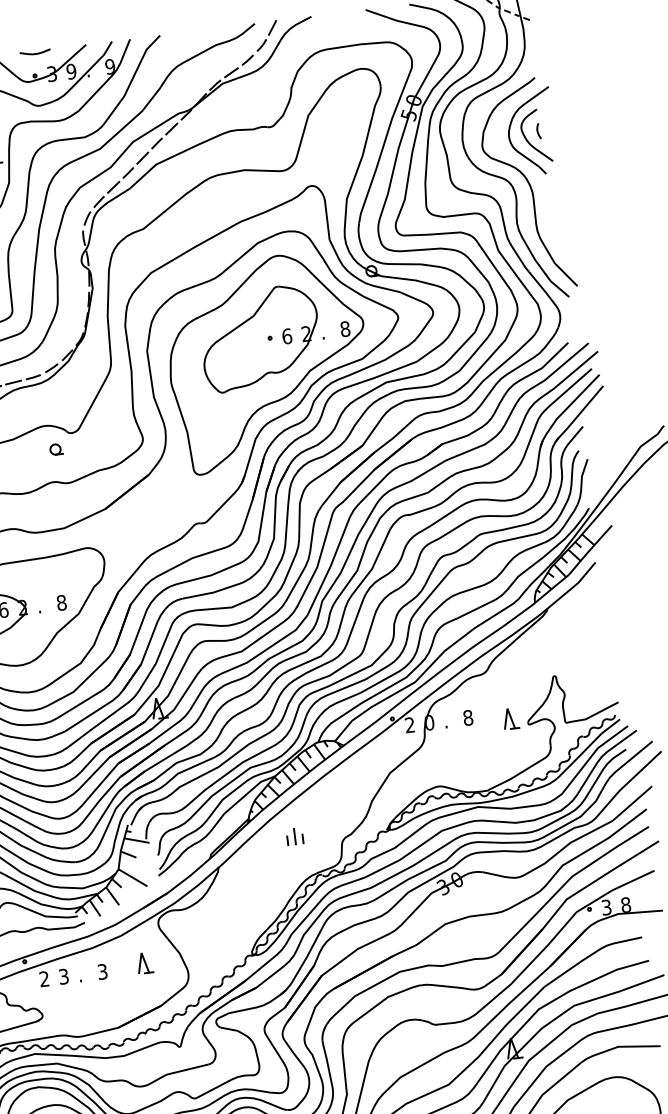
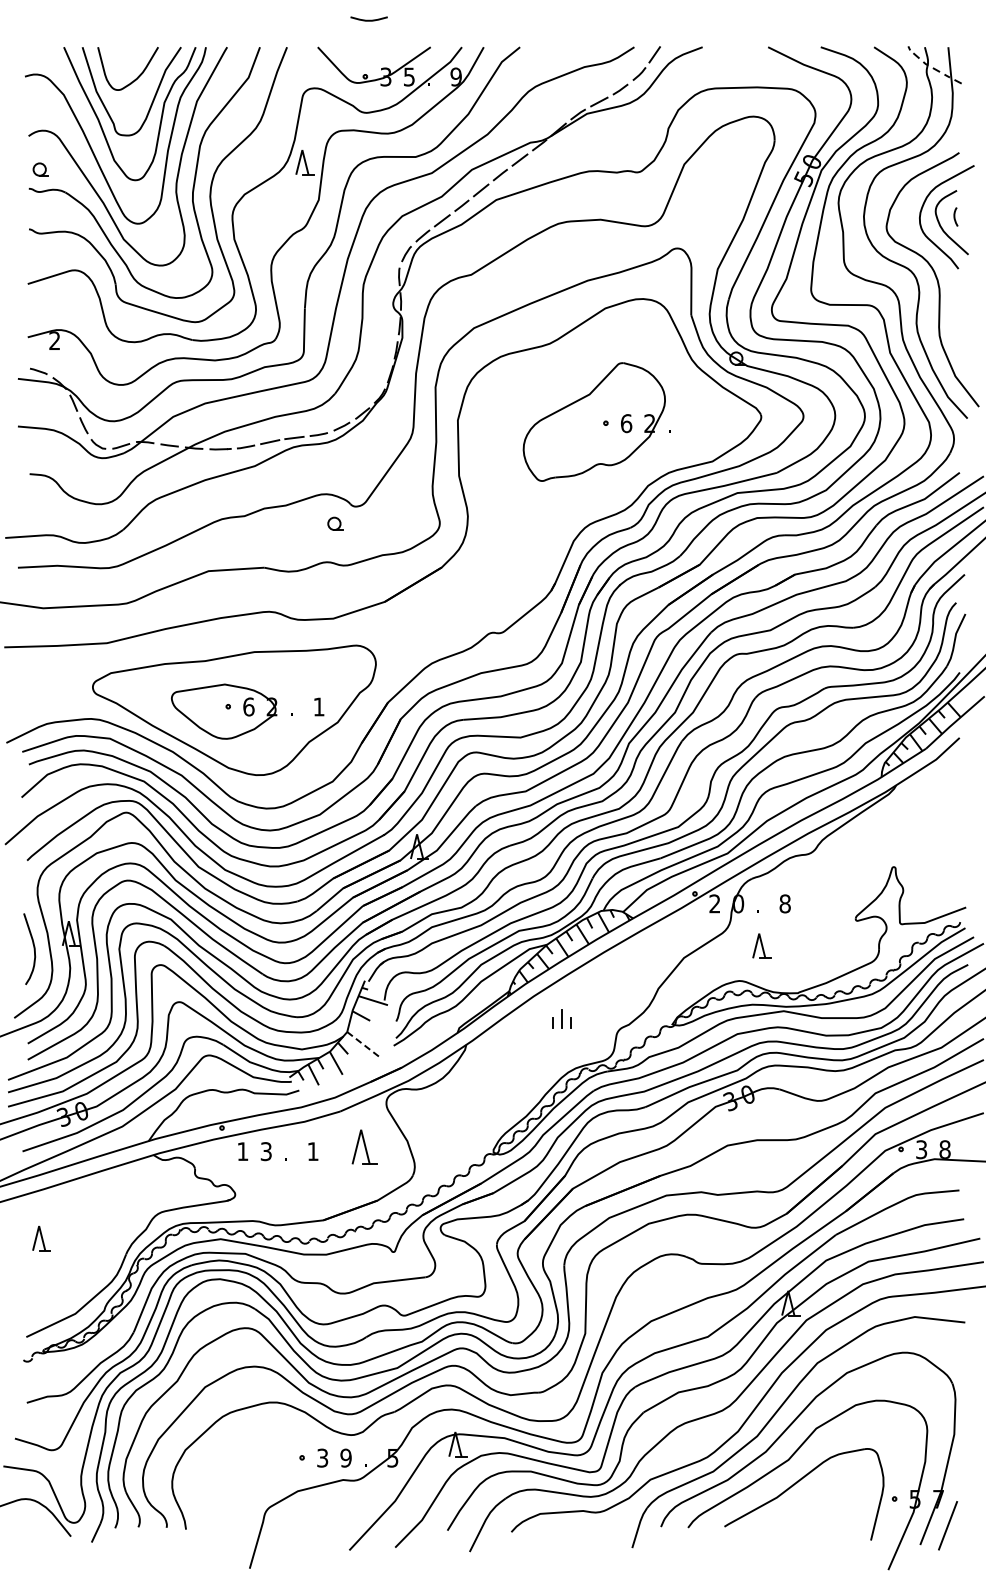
curve: (34, 53) -> (368, 19), moved
text: (70, 71) -> (408, 76), 9 -> 5
part: (268, 361) -> (600, 450), removed
text: (61, 602) -> (318, 706), 8 -> 1
part: (510, 718) -> (761, 945), moved
line: (133, 877) -> (363, 1044), solid -> dashed
part: (144, 963) -> (364, 1147), size x1.4
text: (102, 971) -> (312, 1151), 3 -> 1
text: (44, 979) -> (242, 1151), 2 -> 1

